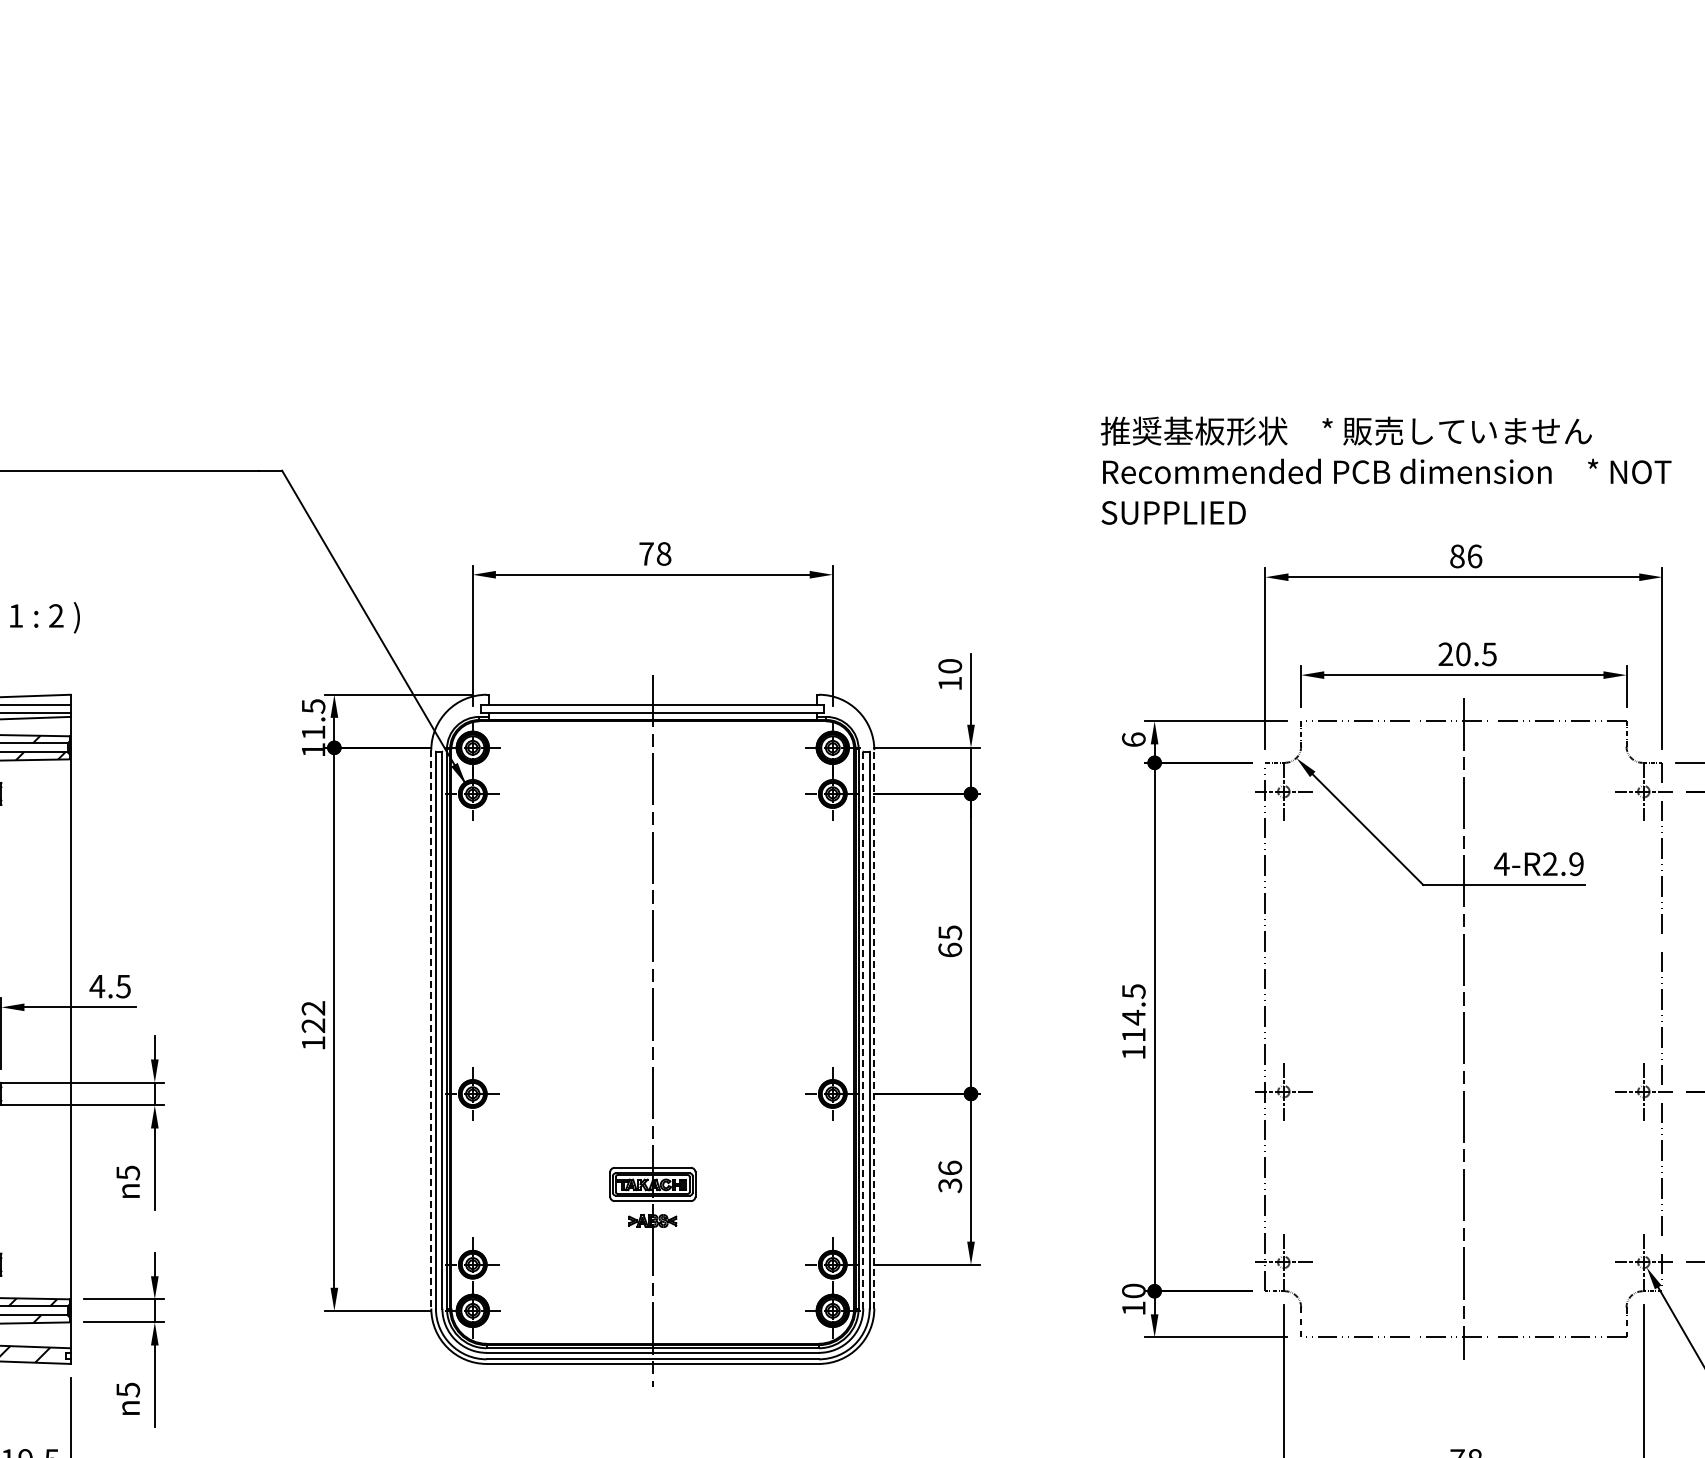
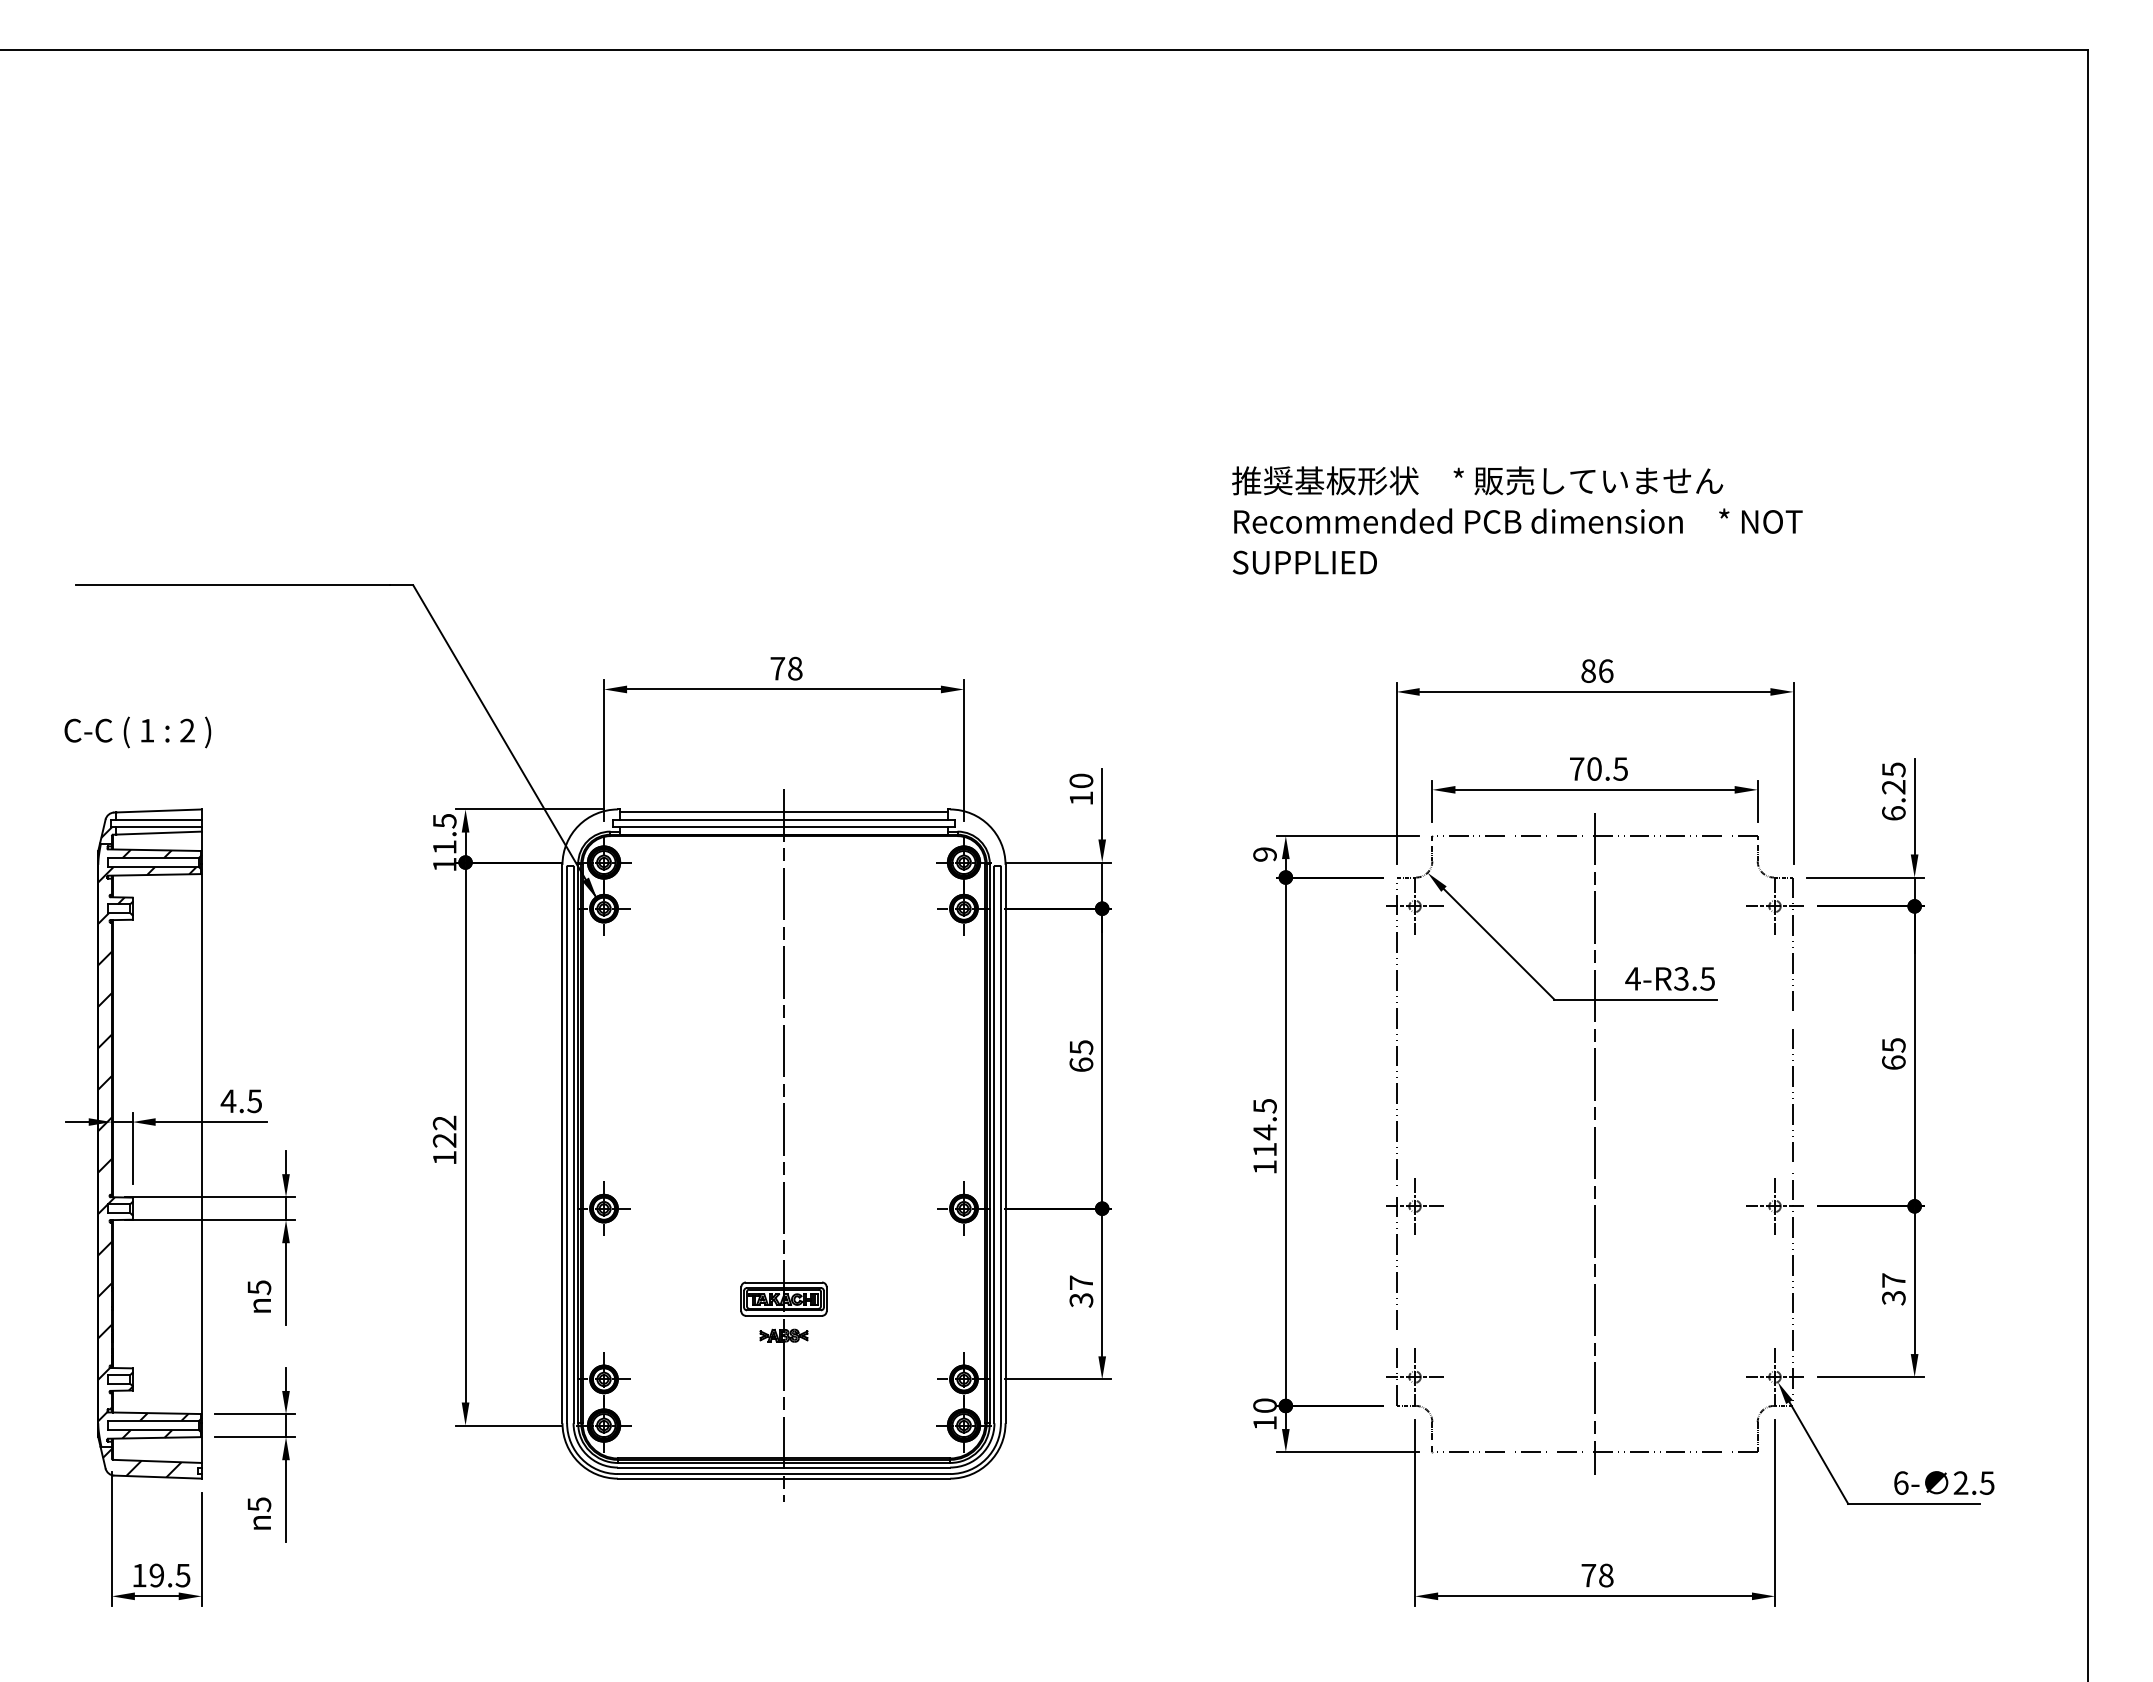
text: (1386, 470) -> (1517, 520), moved
text: (1445, 653) -> (1576, 768), 20.5 -> 70.5
line: (652, 697) -> (783, 812), added
text: (1133, 739) -> (1264, 854), 6 -> 9
text: (1563, 863) -> (1694, 978), 4-R2.9 -> 4-R3.5
line: (874, 1028) -> (1005, 1143), dashed -> solid
line: (431, 1029) -> (562, 1144), dashed -> solid
line: (863, 1029) -> (994, 1144), dashed -> solid
text: (950, 1167) -> (1081, 1282), 36 -> 37

